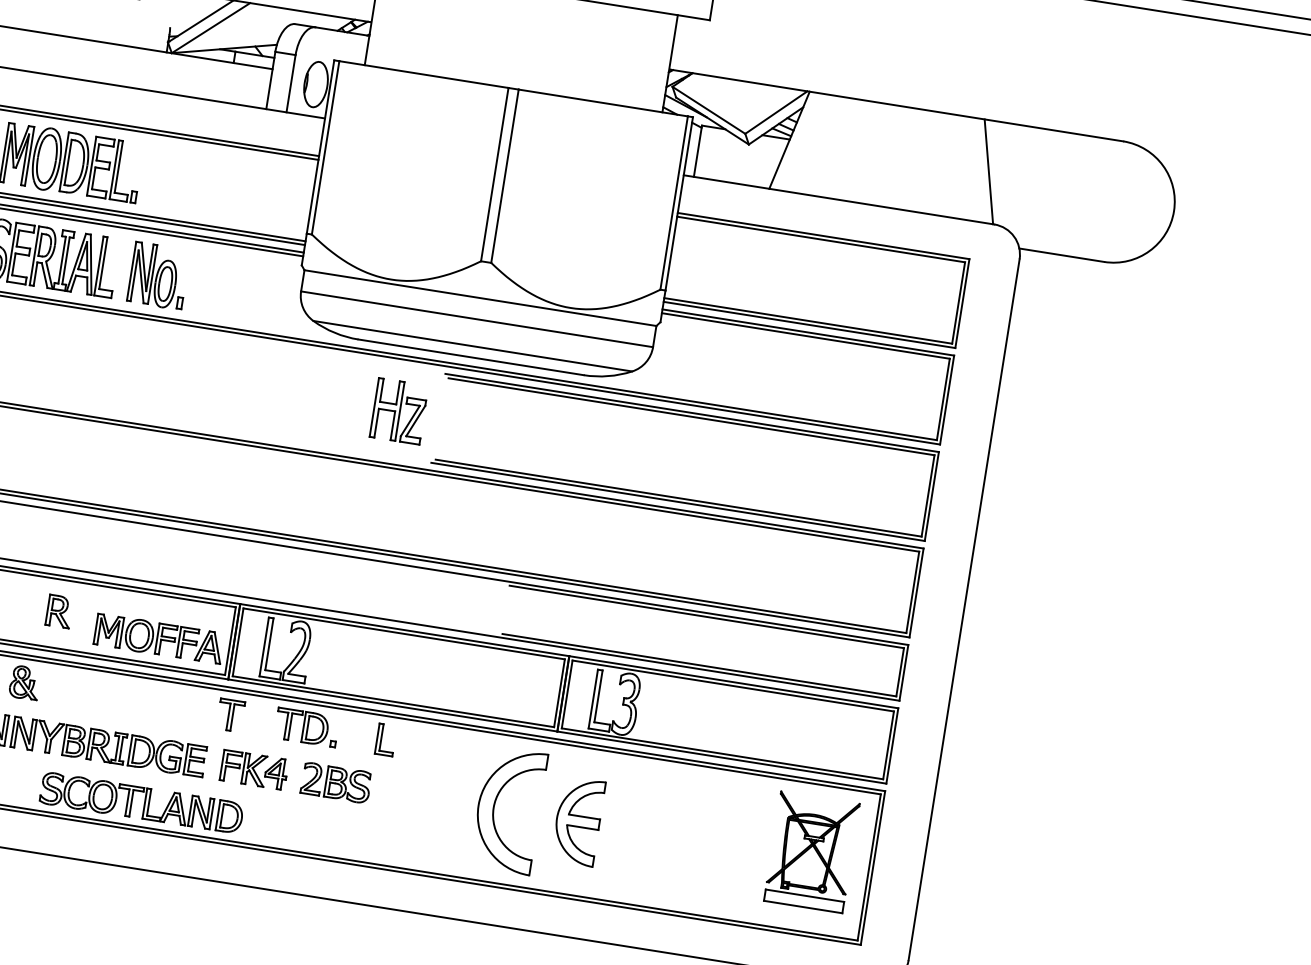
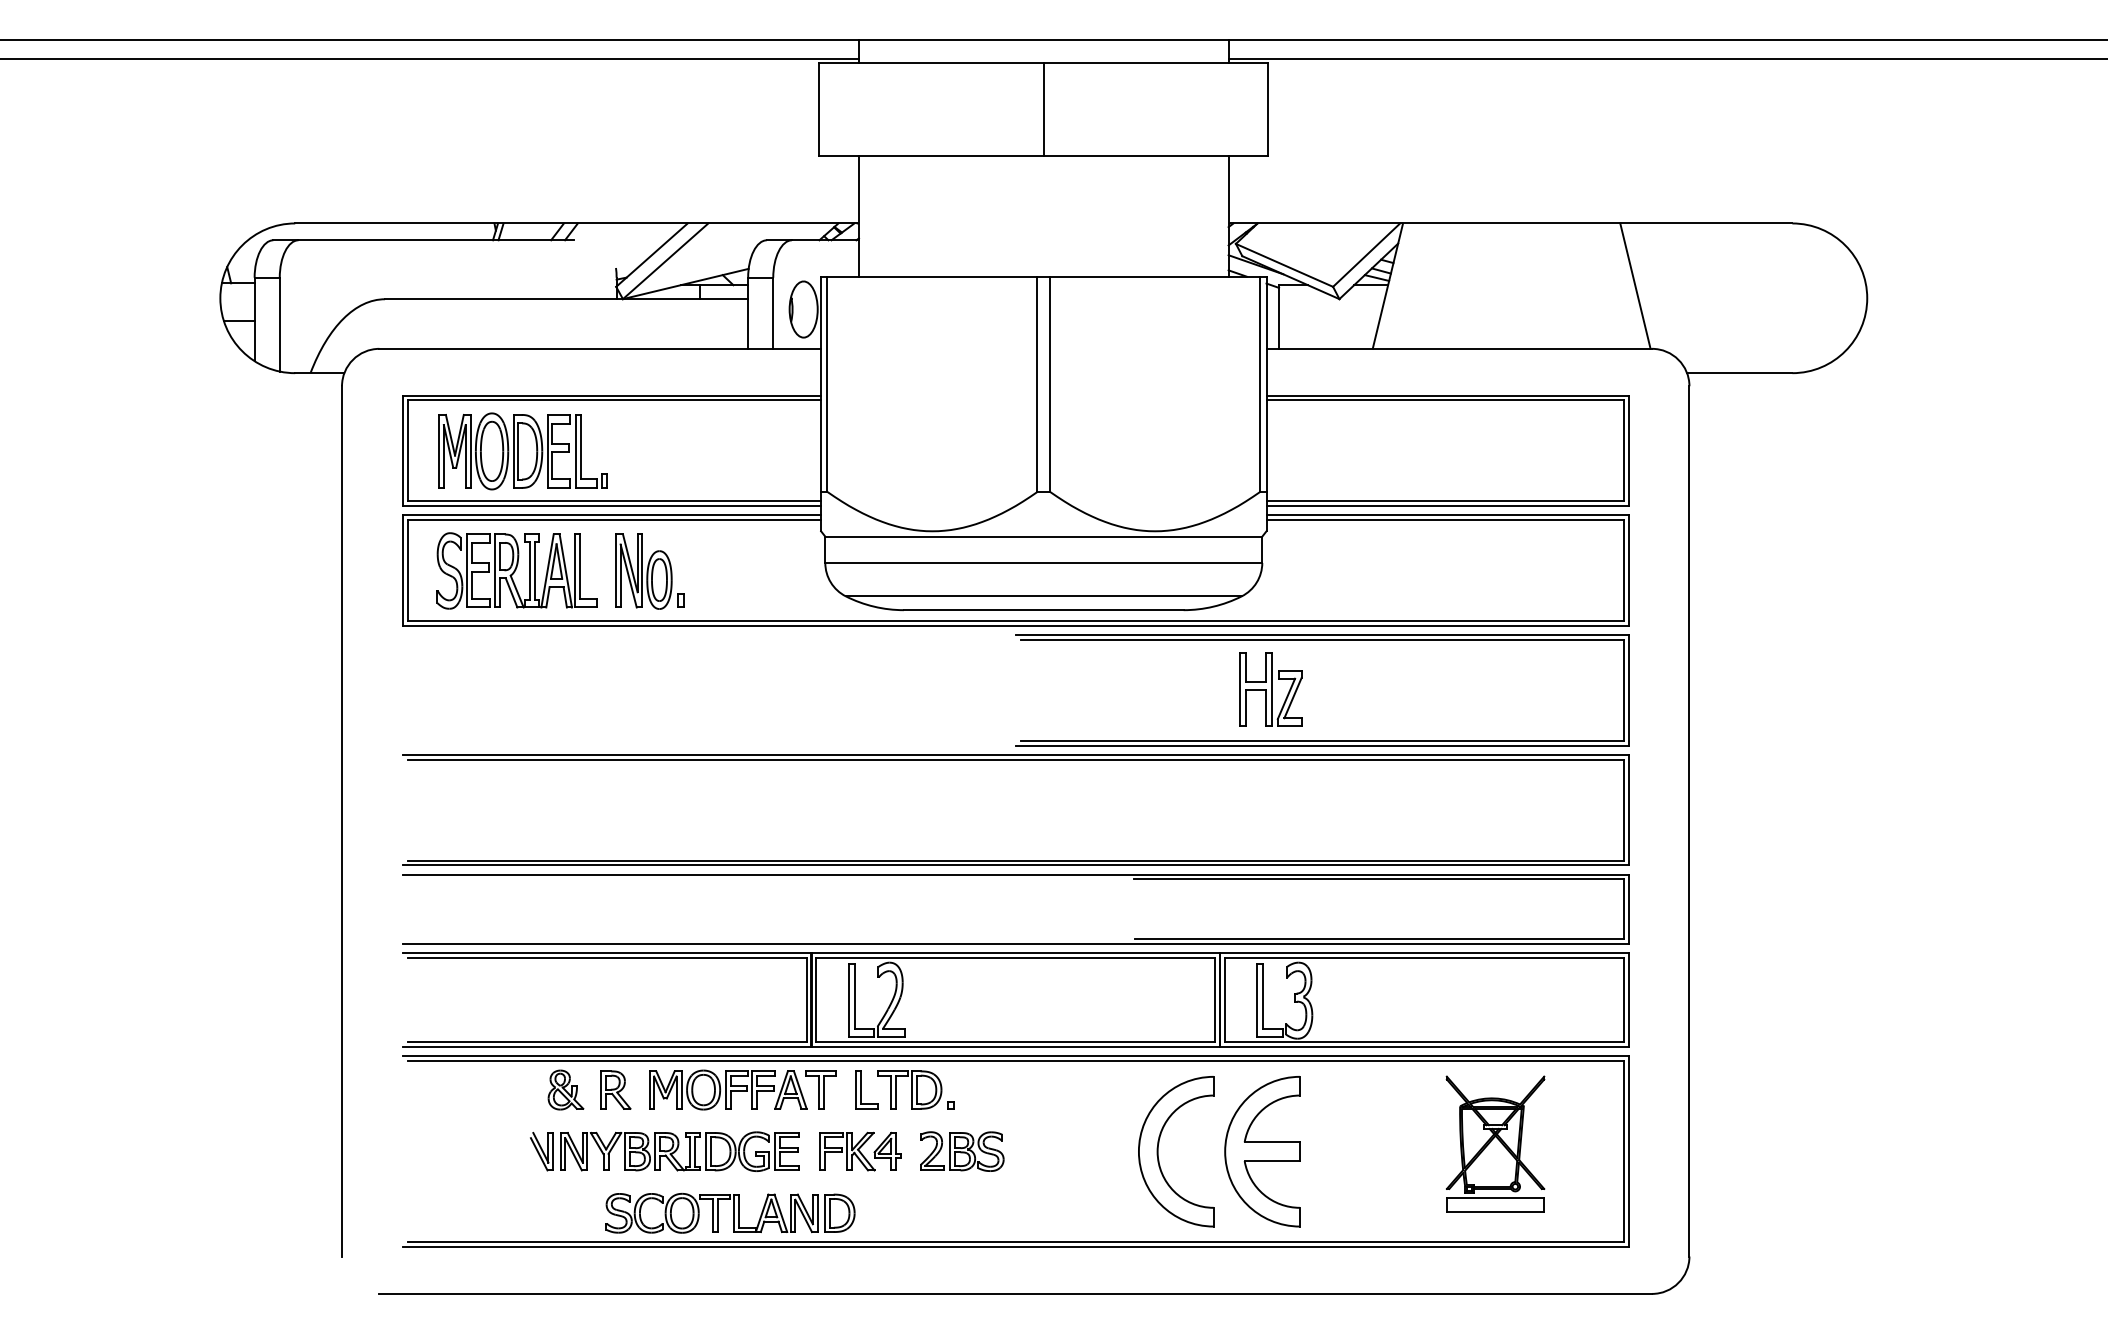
part: (398, 411) -> (1270, 689), moved
part: (59, 611) -> (615, 1089), moved
part: (159, 638) -> (728, 1089), moved
part: (385, 739) -> (866, 1089), moved
part: (578, 821) -> (1262, 1151), size x1.43
part: (811, 851) -> (1495, 1143), moved

